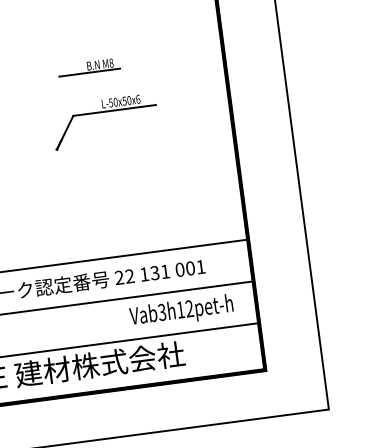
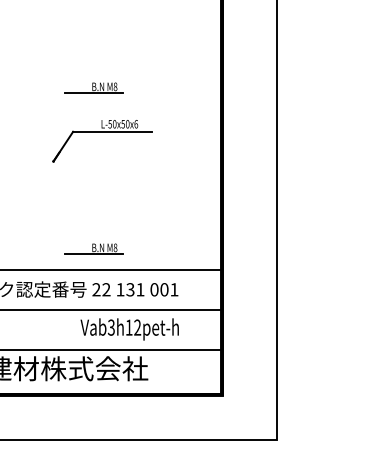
part: (110, 235) -> (93, 248), added
text: (181, 311) -> (129, 329), moved

